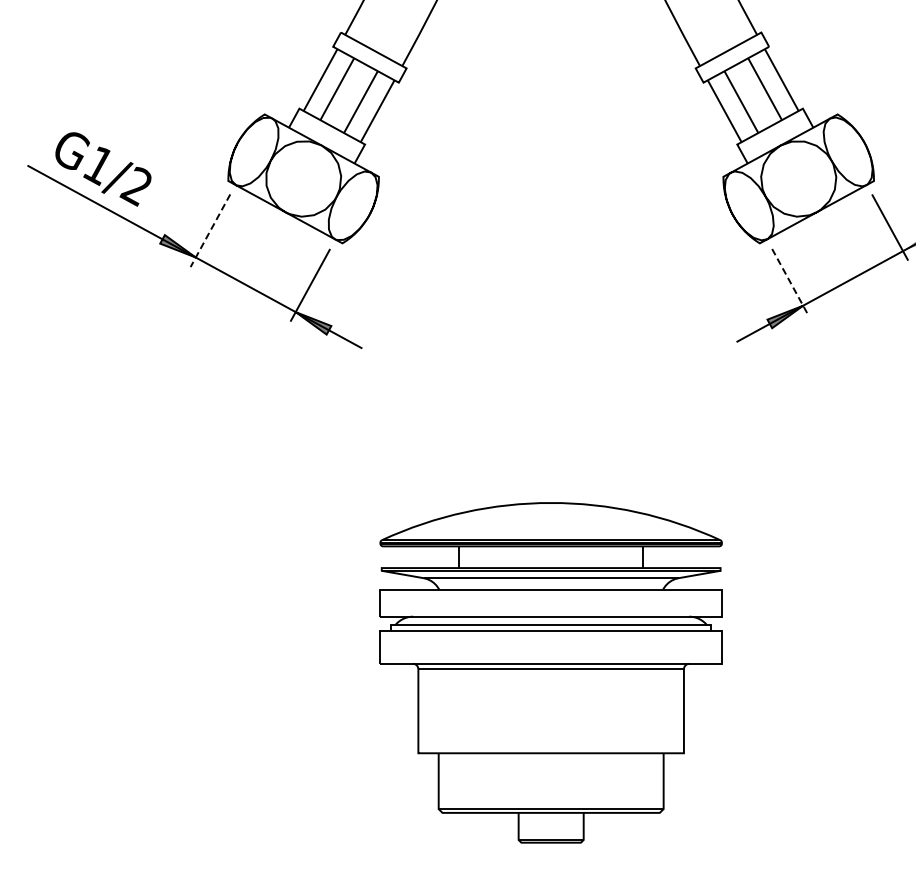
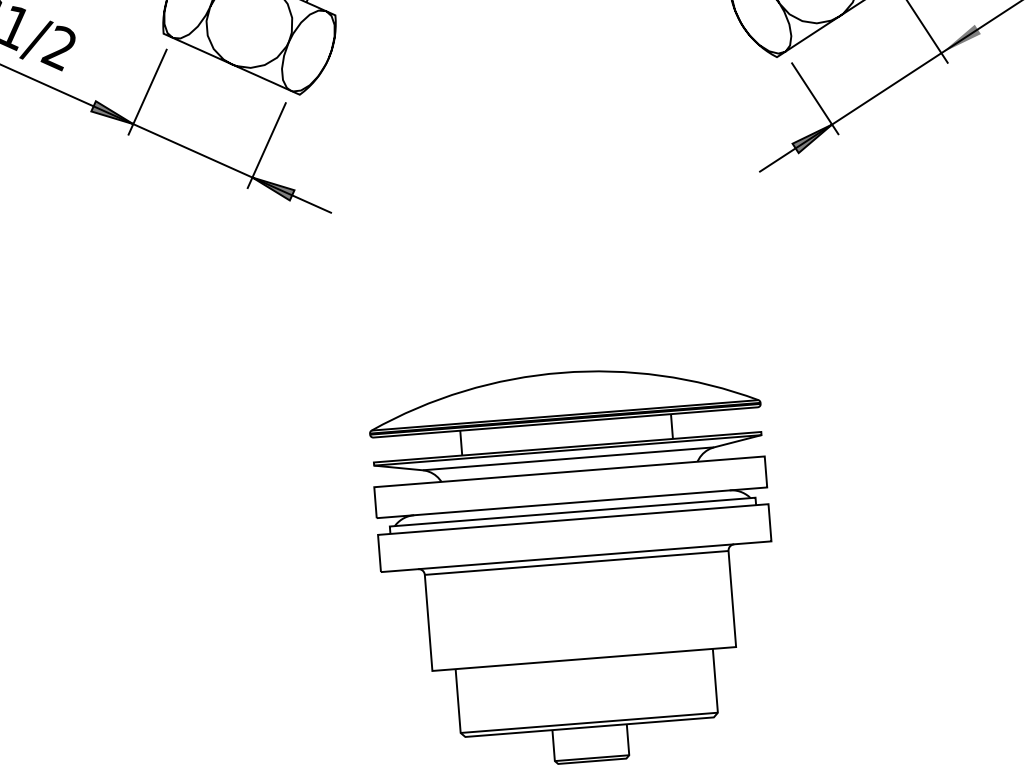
line: (210, 231) -> (147, 93), dashed -> solid
line: (790, 282) -> (815, 99), dashed -> solid

